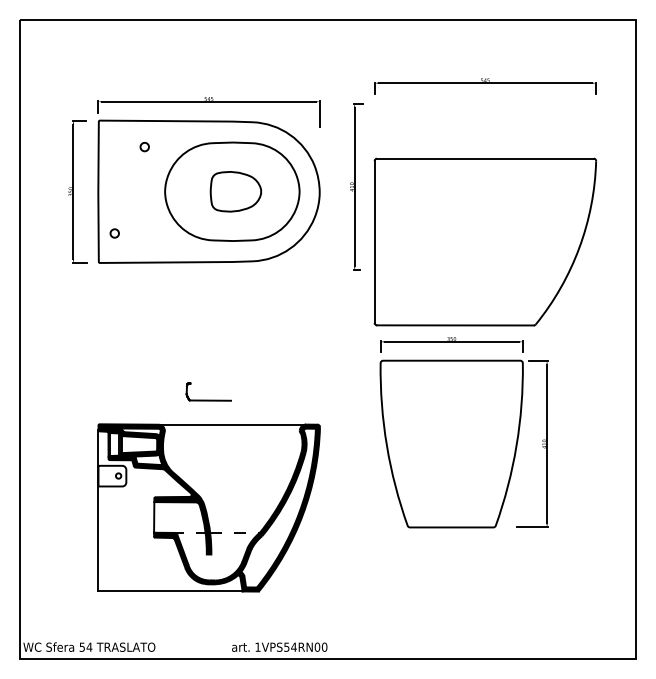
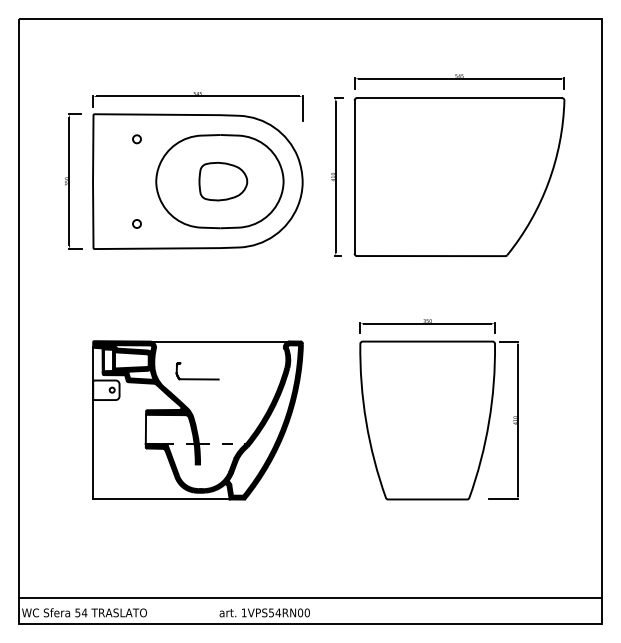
circle: (114, 233) -> (136, 223), moved
part: (485, 241) -> (459, 176), moved
part: (208, 507) -> (197, 419), moved
line: (327, 631) -> (310, 597), added

